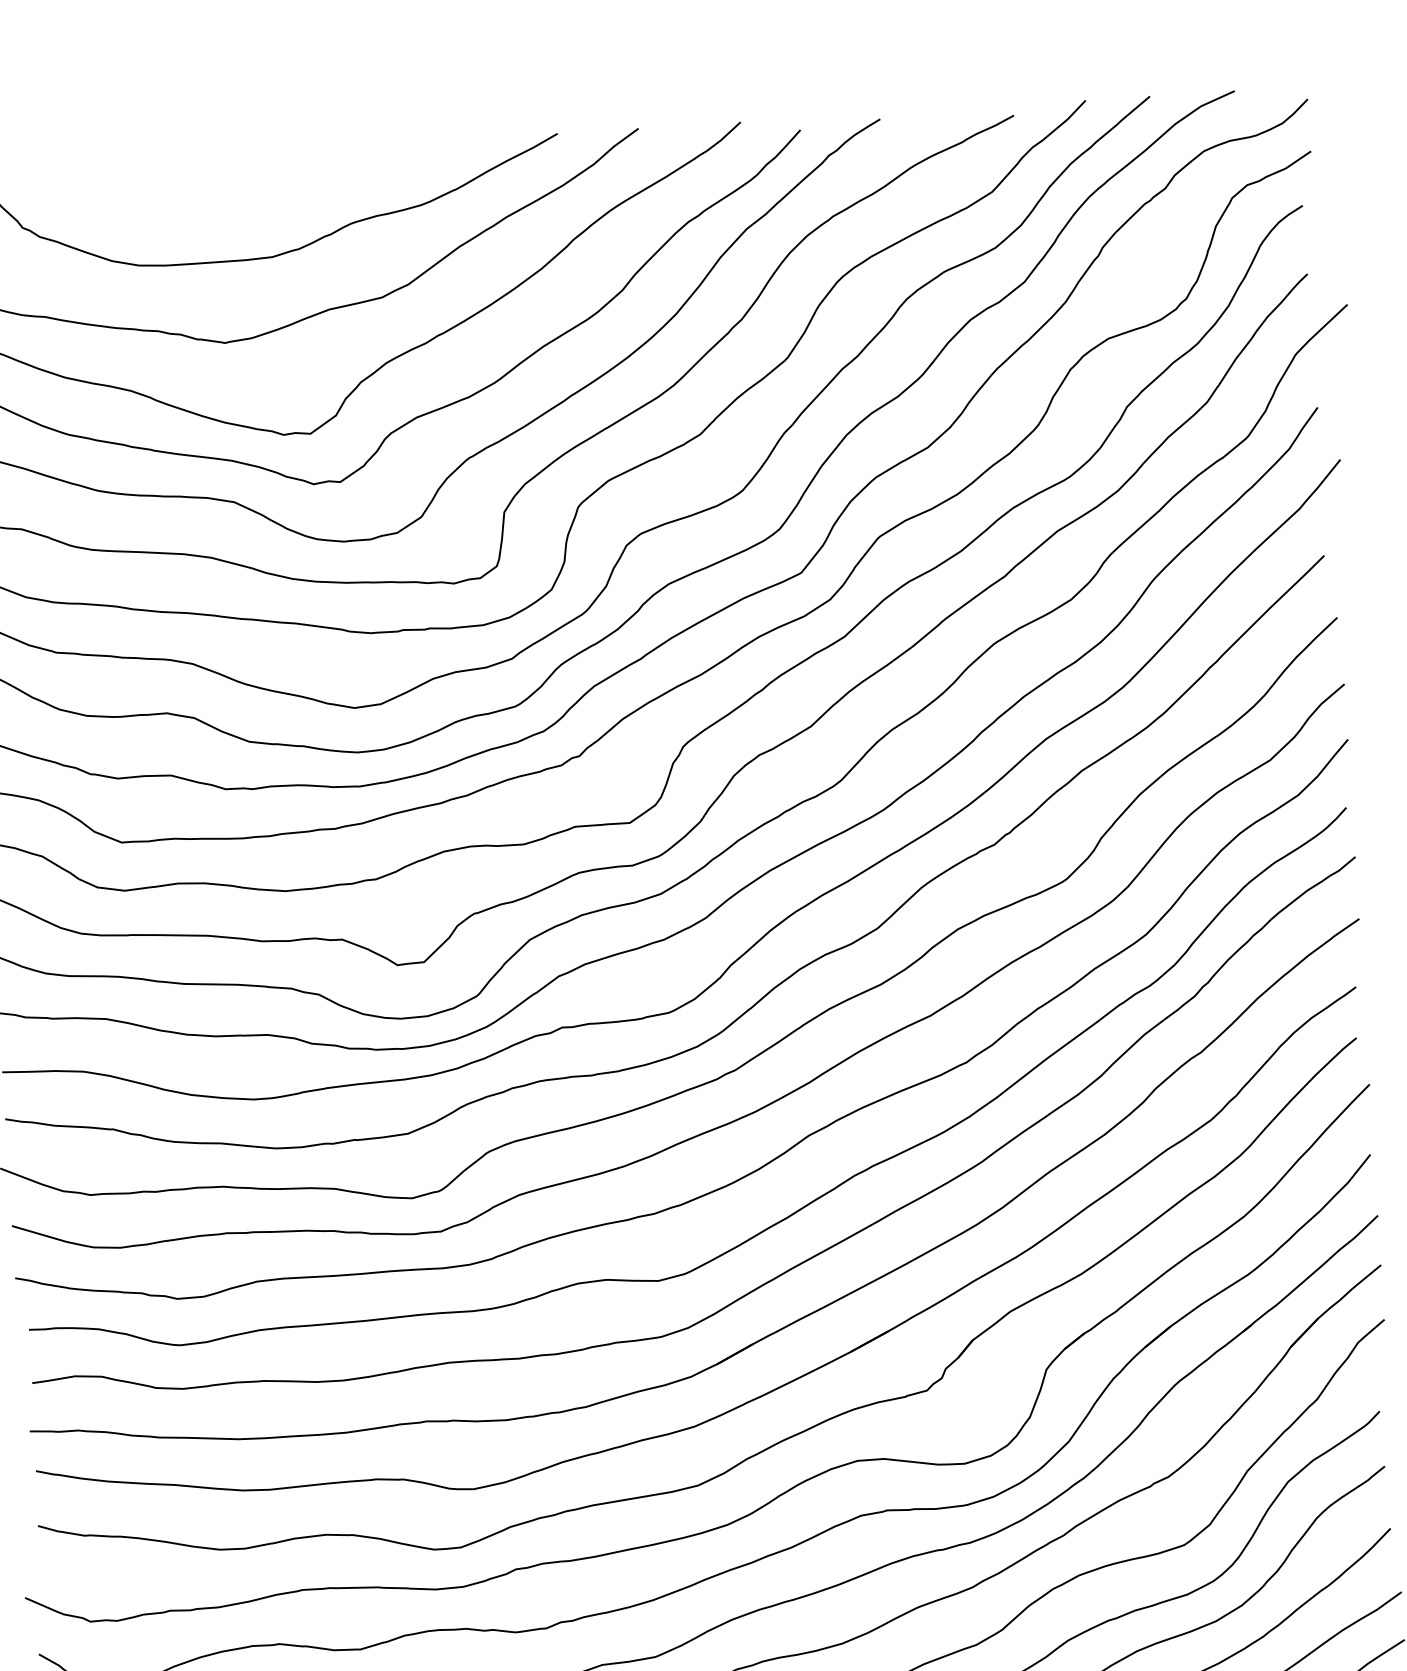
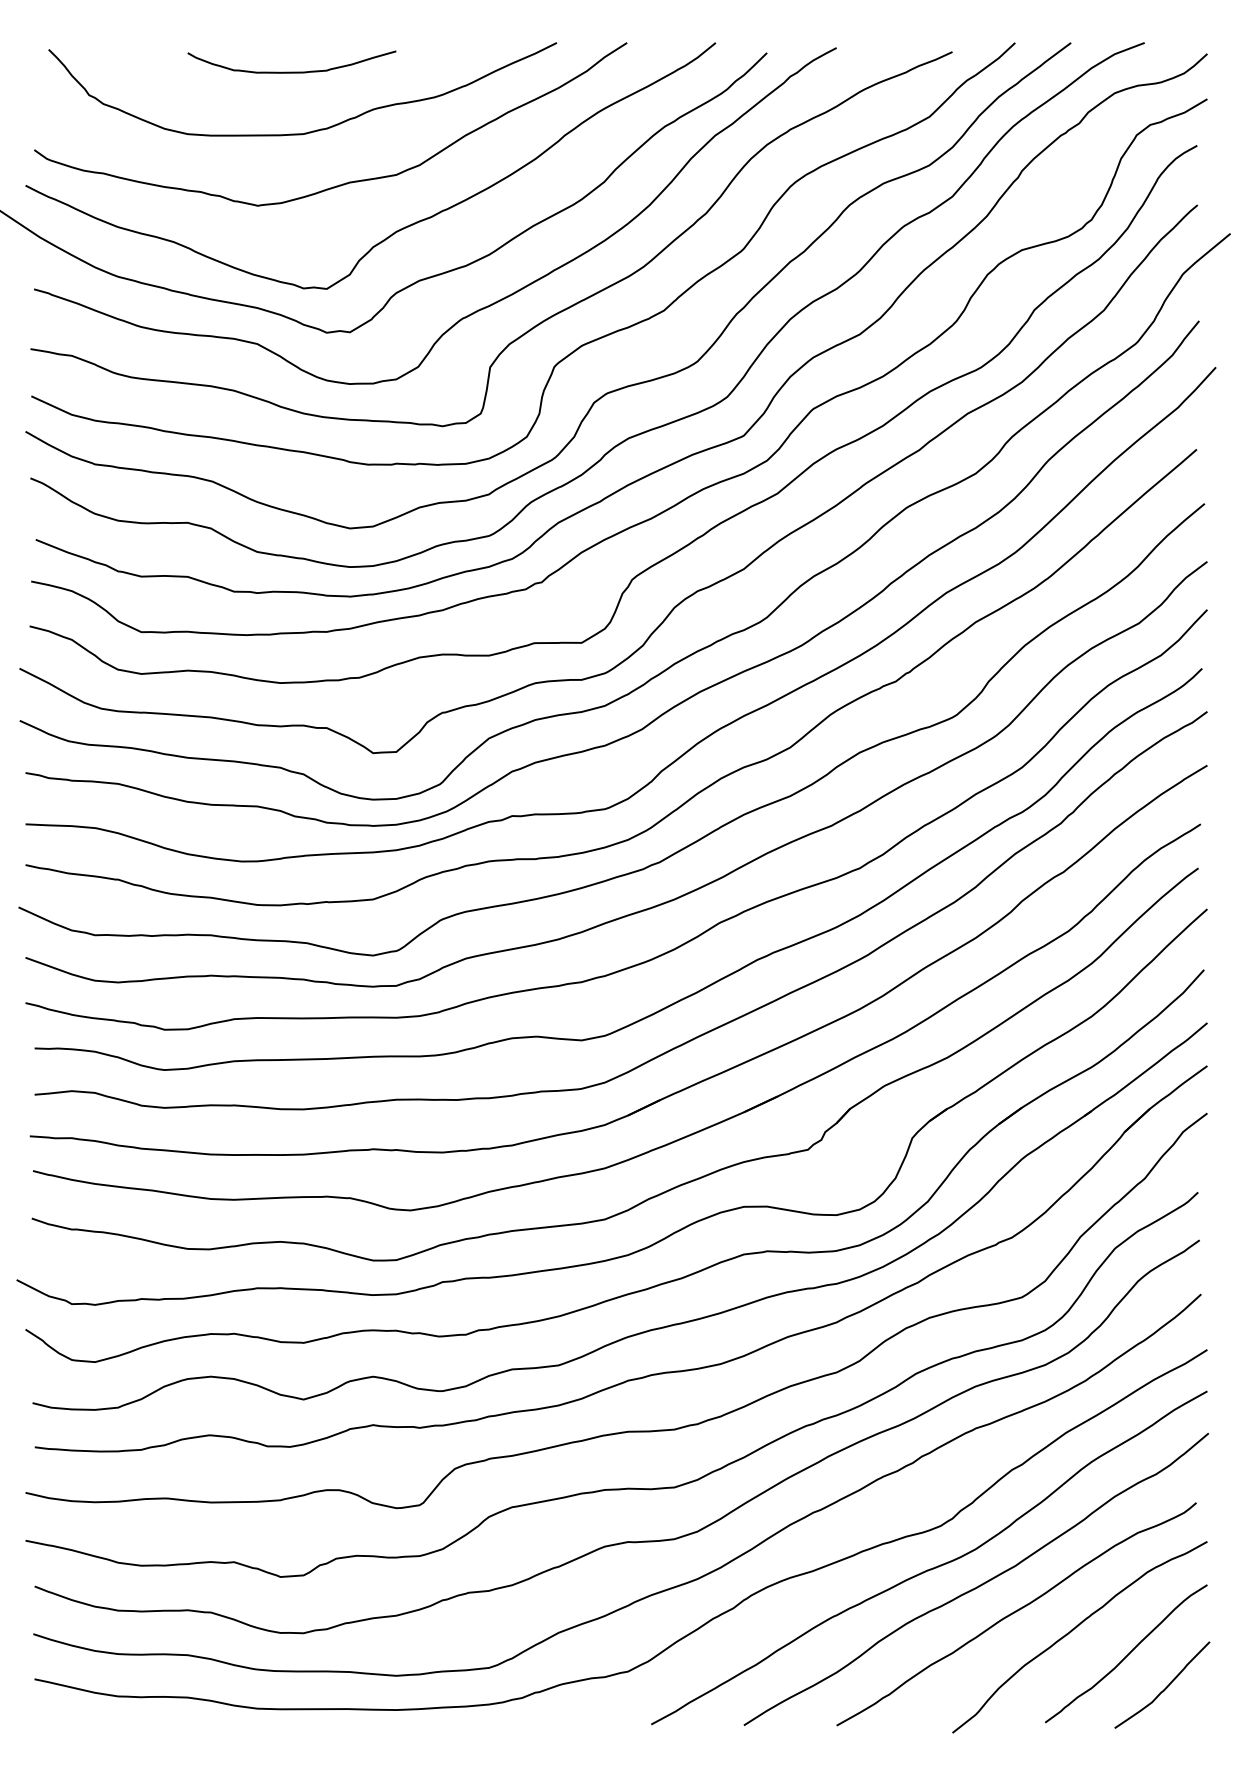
curve: (254, 185) -> (291, 71), added

